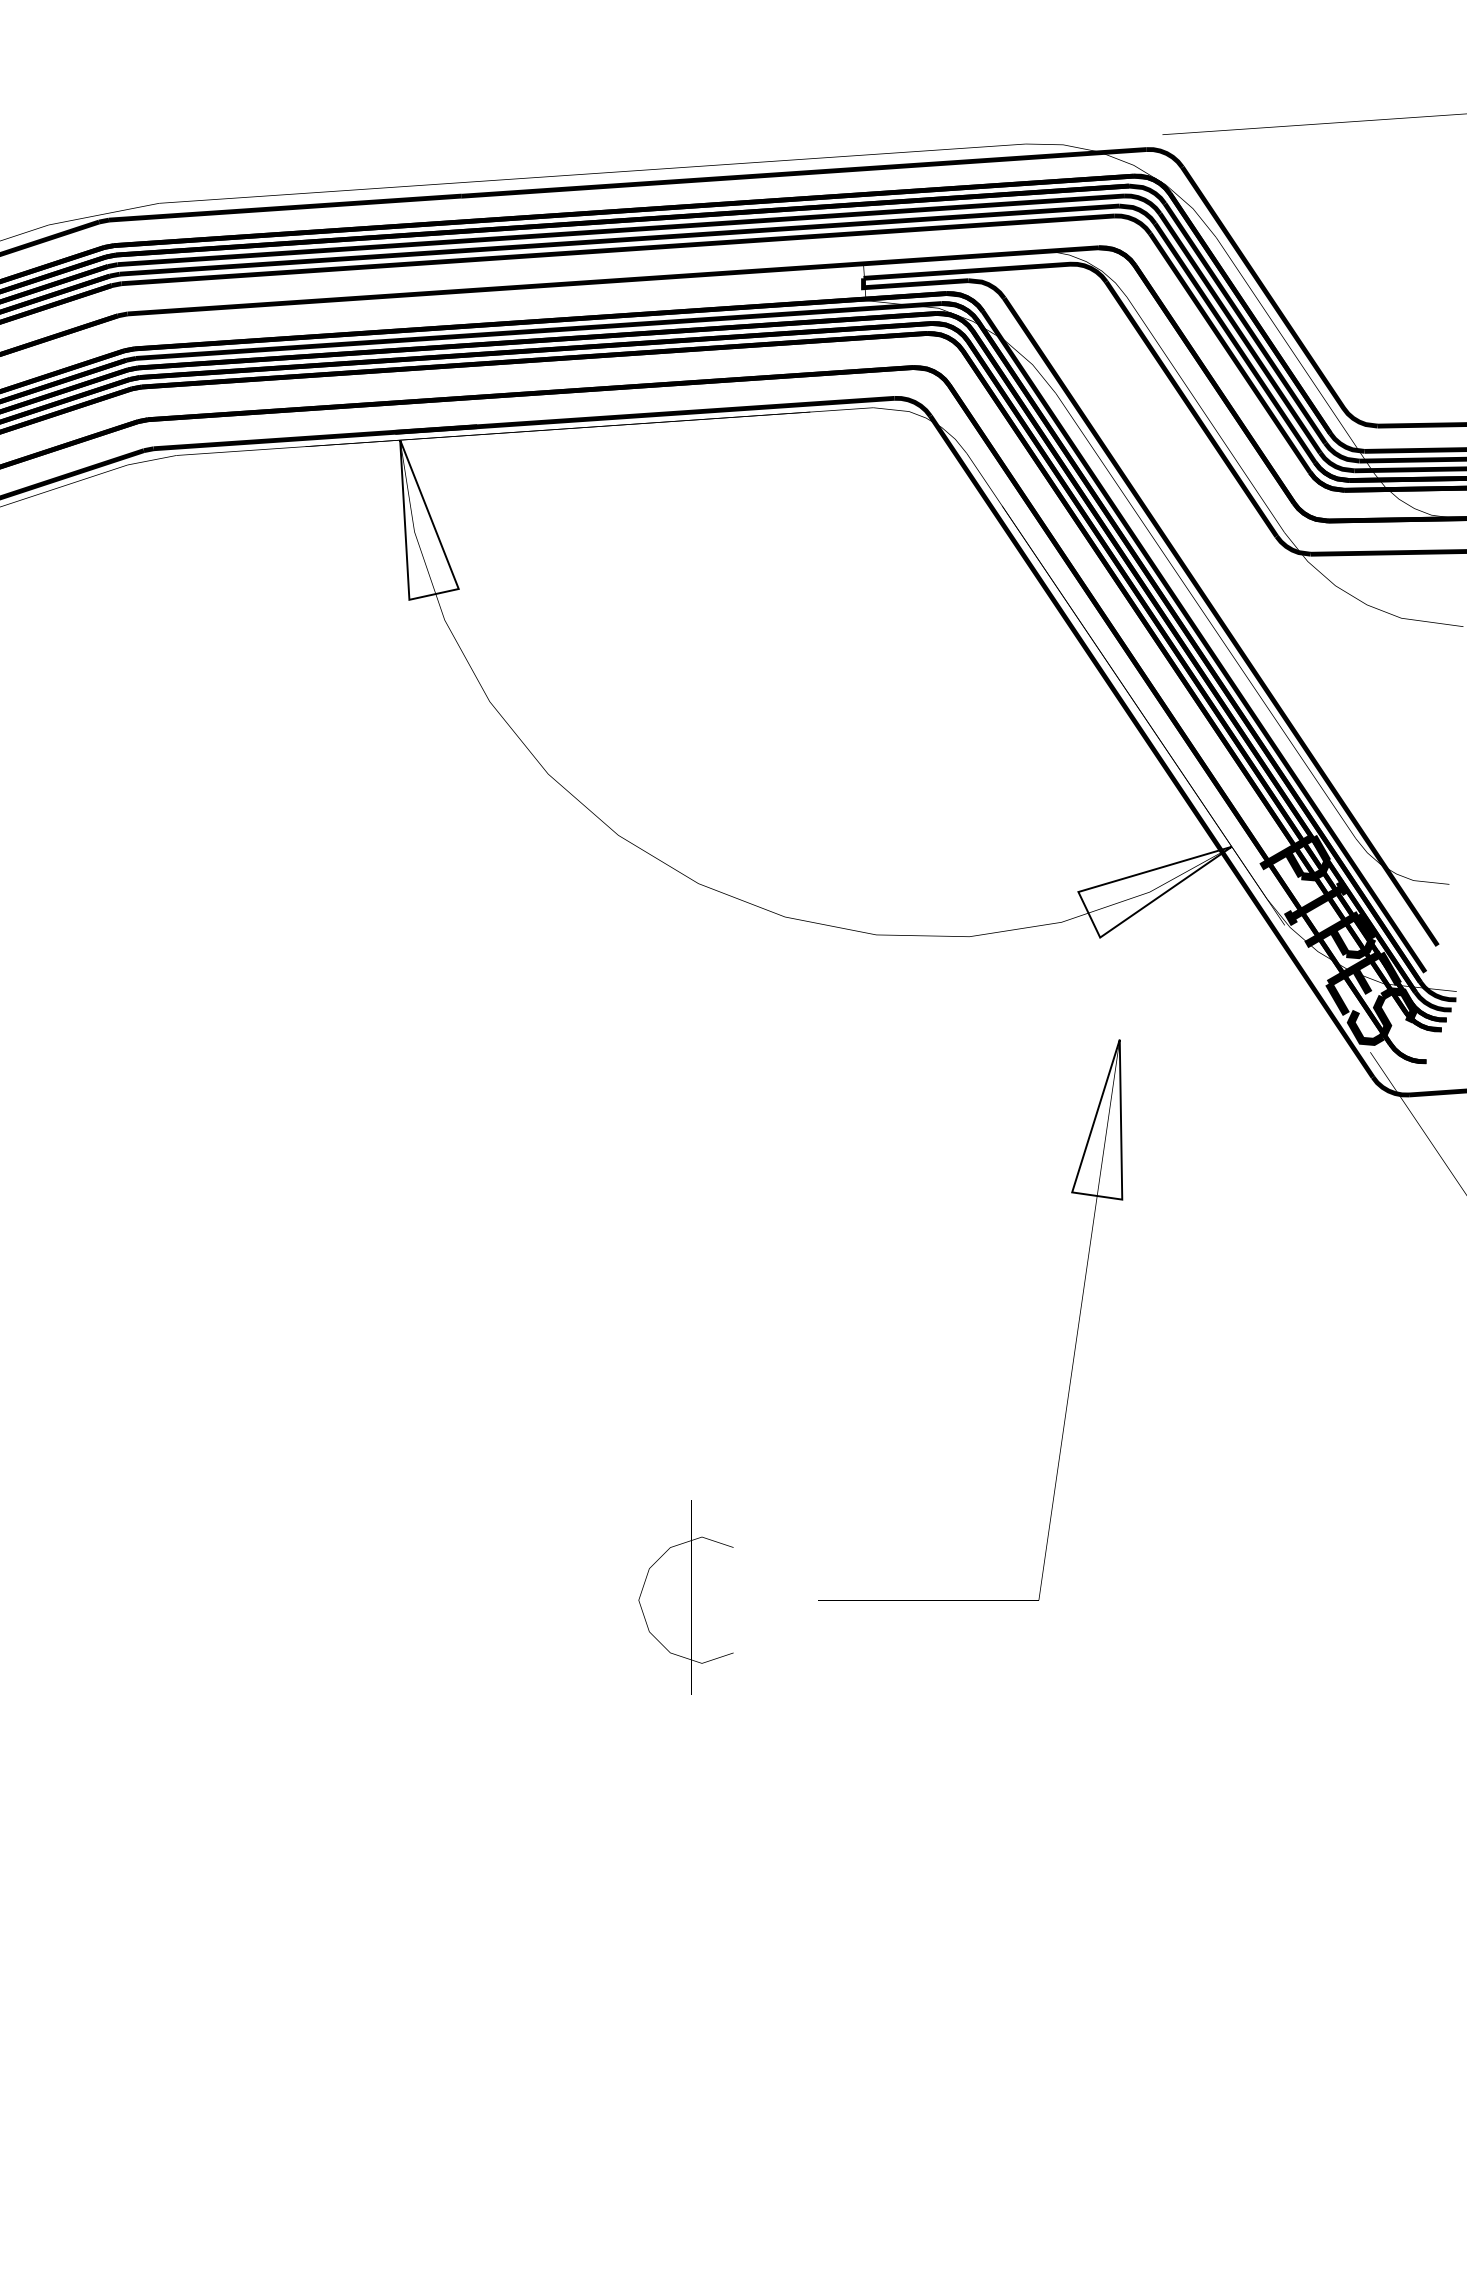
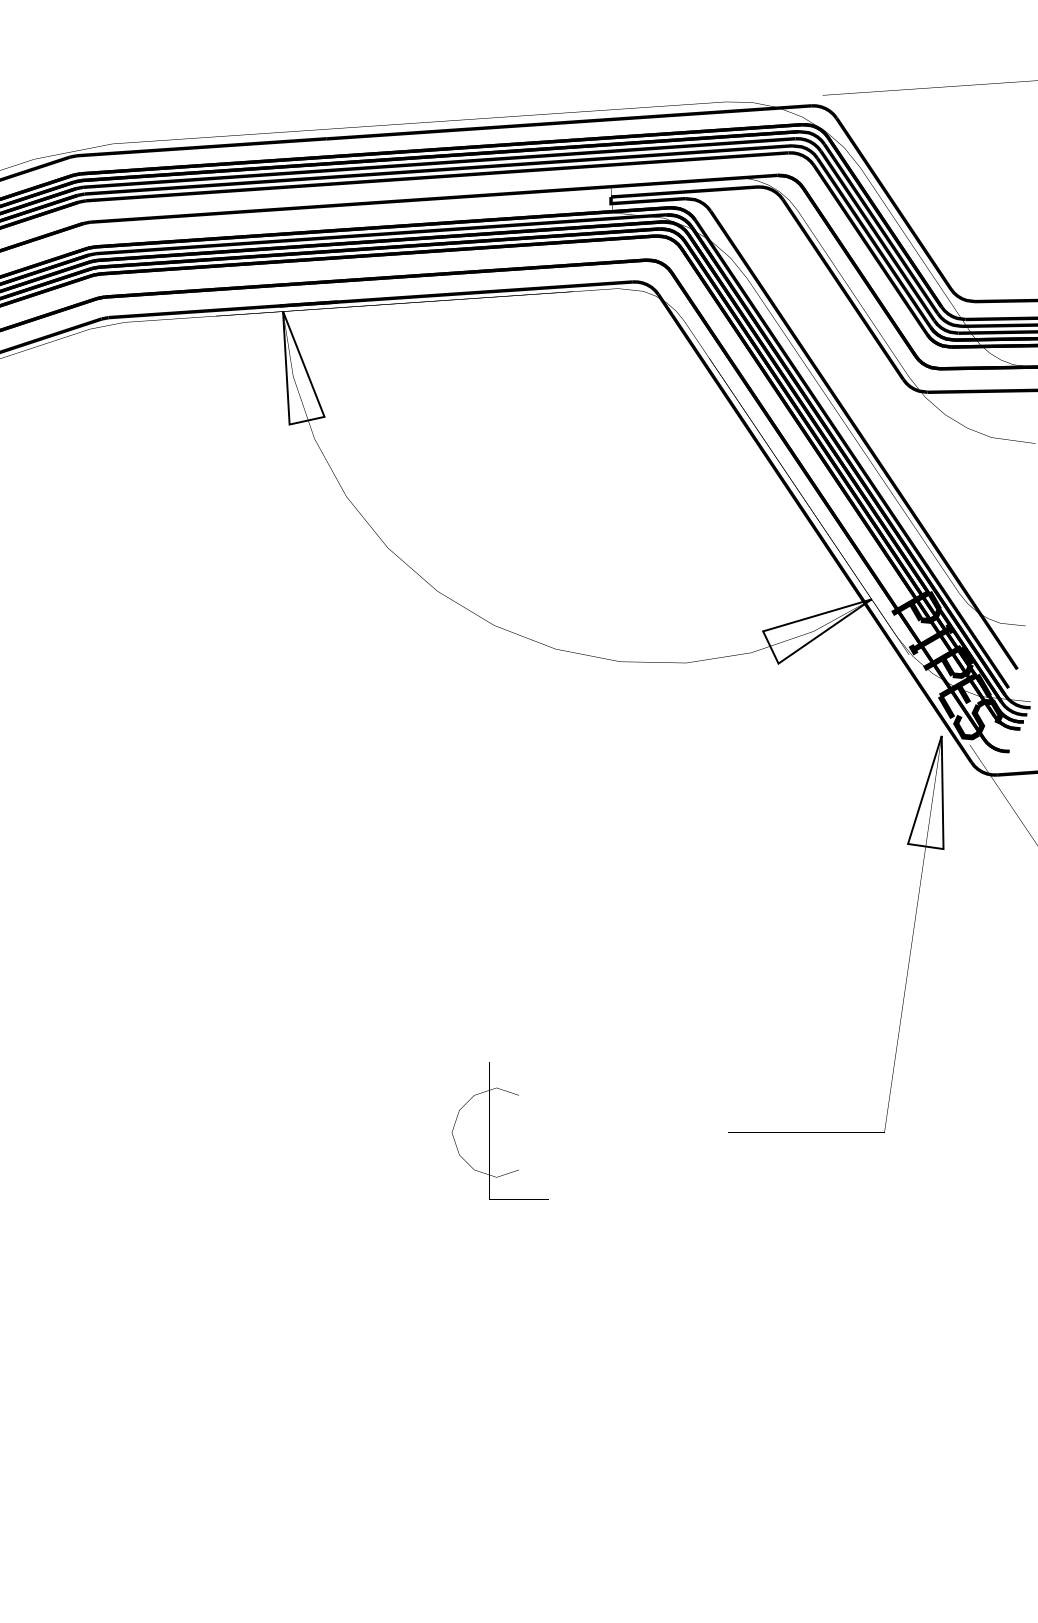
part: (1076, 1334) -> (911, 944), moved

